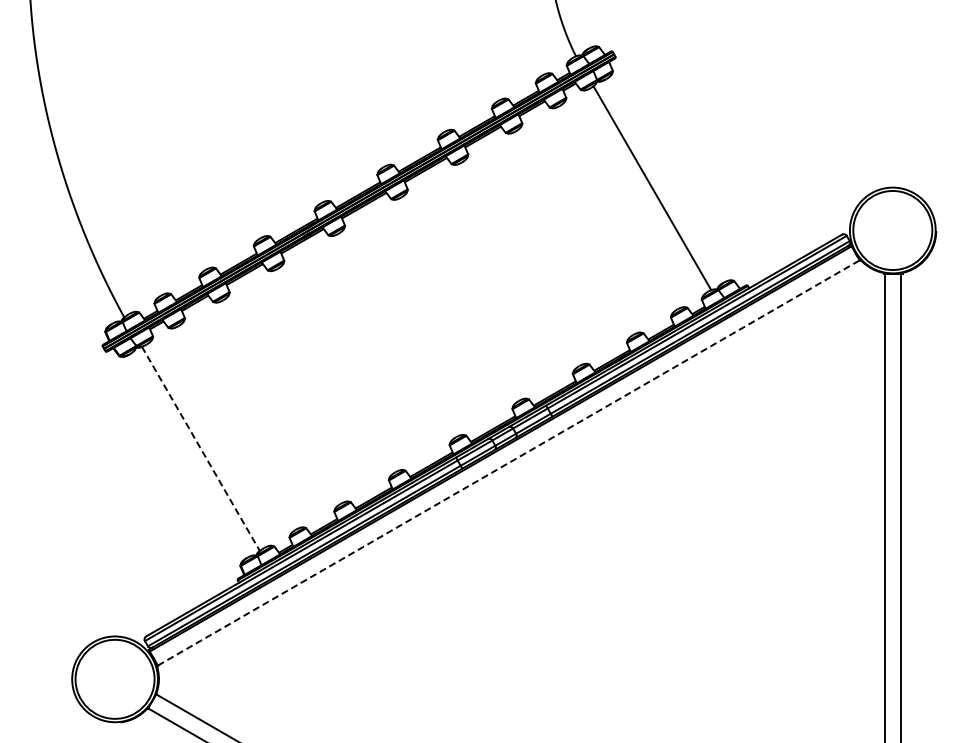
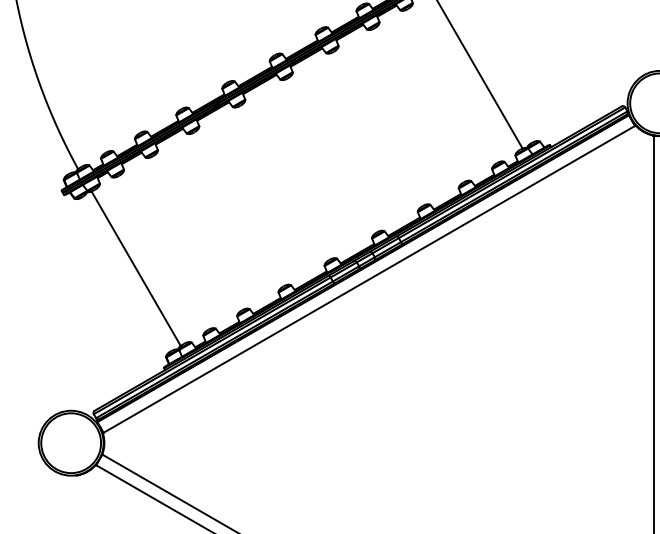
line: (201, 449) -> (136, 269), dashed -> solid
line: (509, 462) -> (369, 279), dashed -> solid

